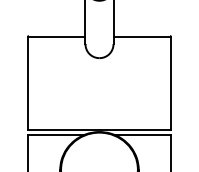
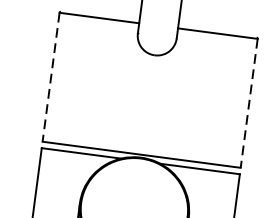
line: (28, 83) -> (51, 77), solid -> dashed
line: (170, 83) -> (248, 103), solid -> dashed

